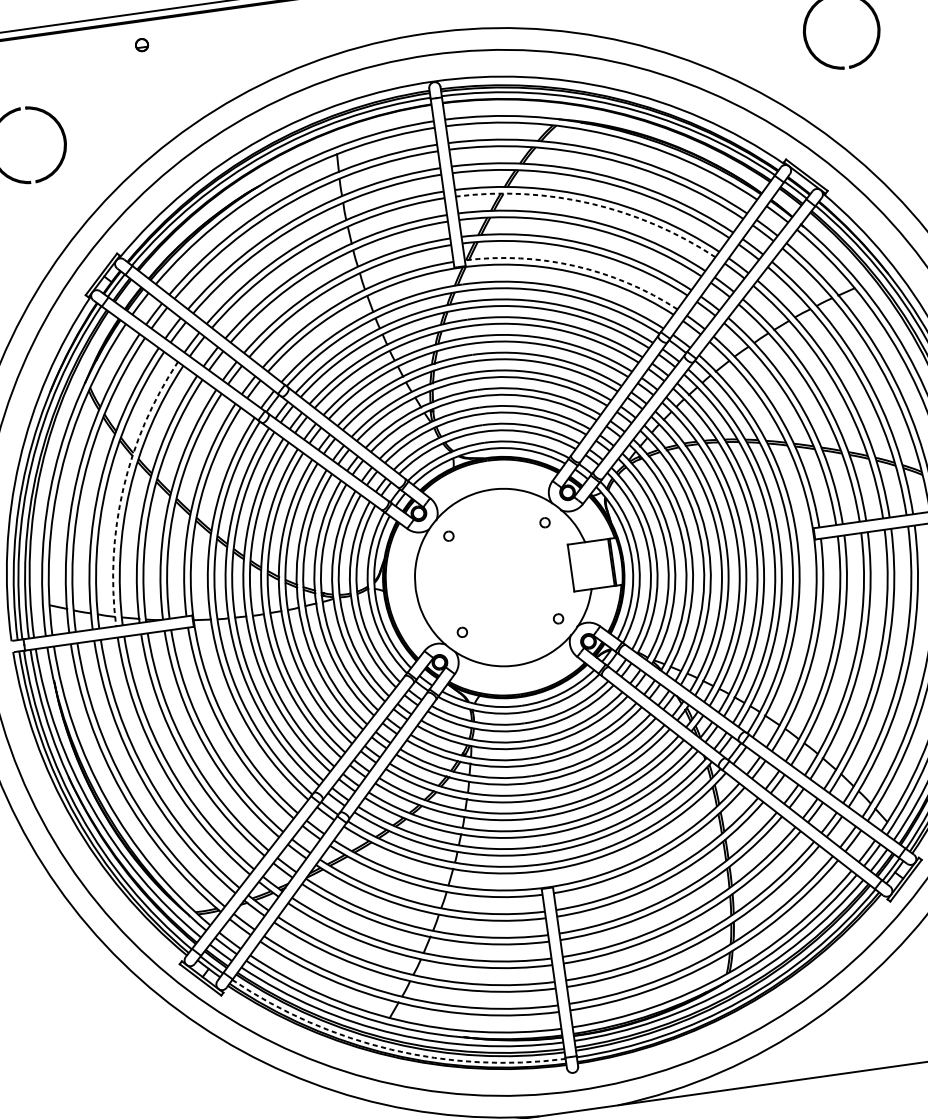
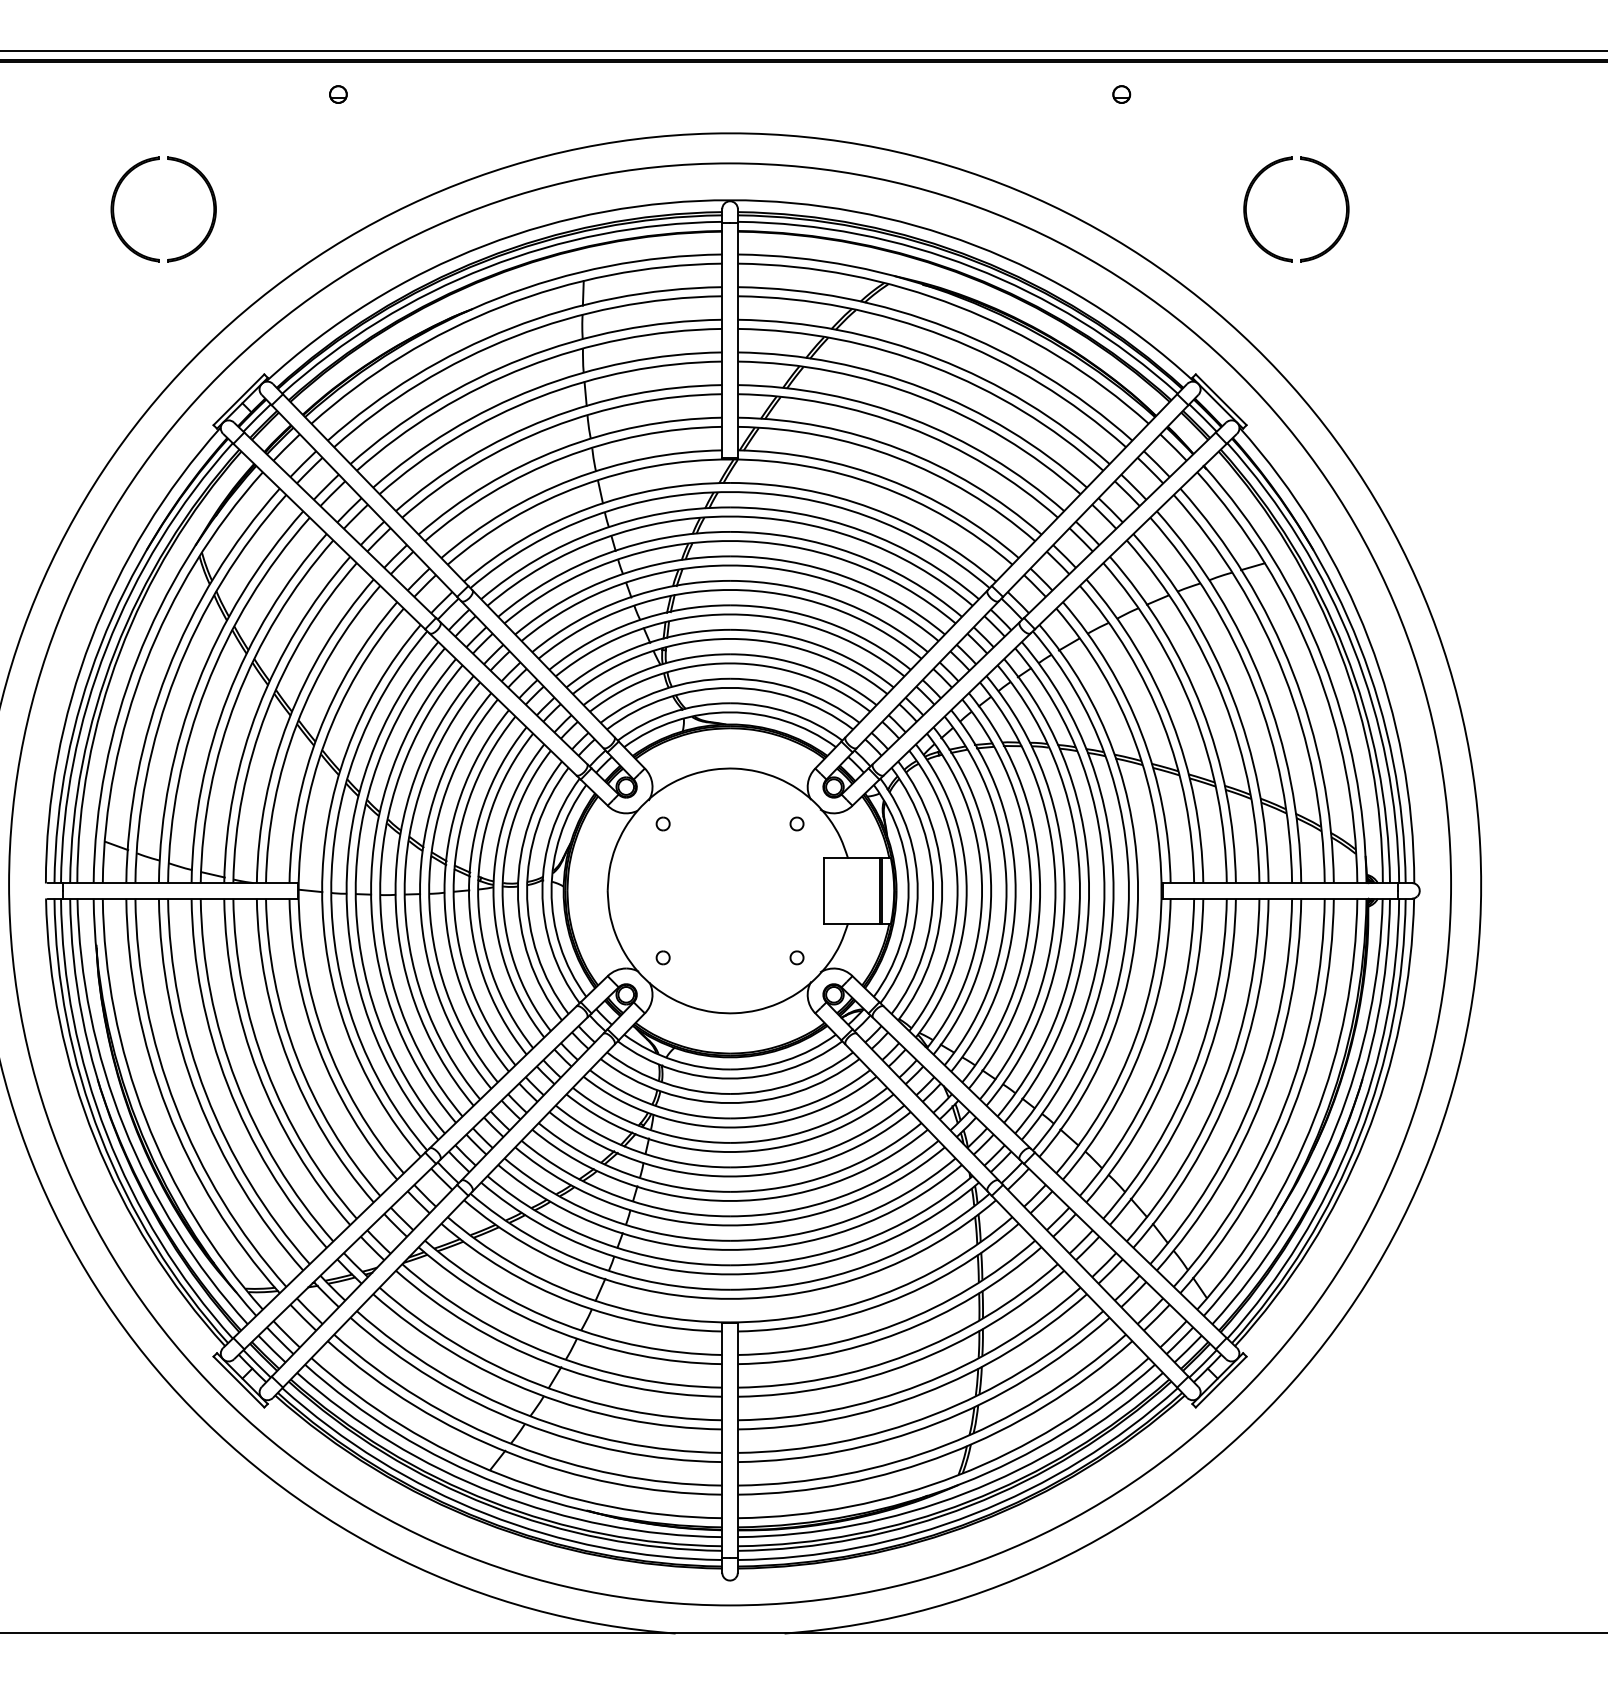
arc: (591, 203) -> (921, 397), dashed -> solid
arc: (575, 266) -> (887, 479), dashed -> solid
arc: (123, 488) -> (227, 696), dashed -> solid
arc: (391, 1050) -> (486, 1514), dashed -> solid

